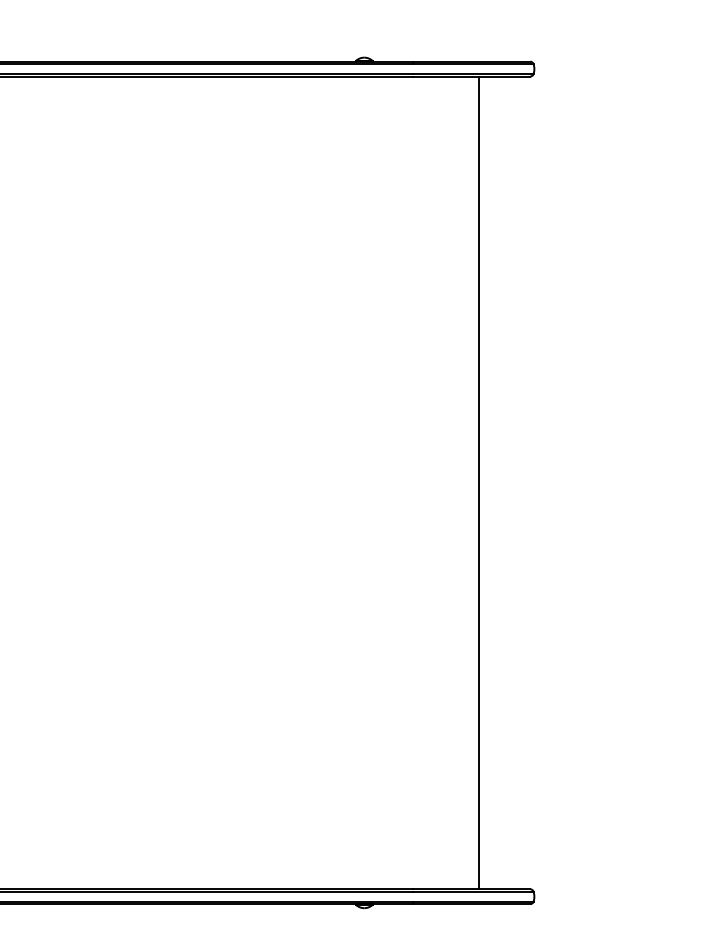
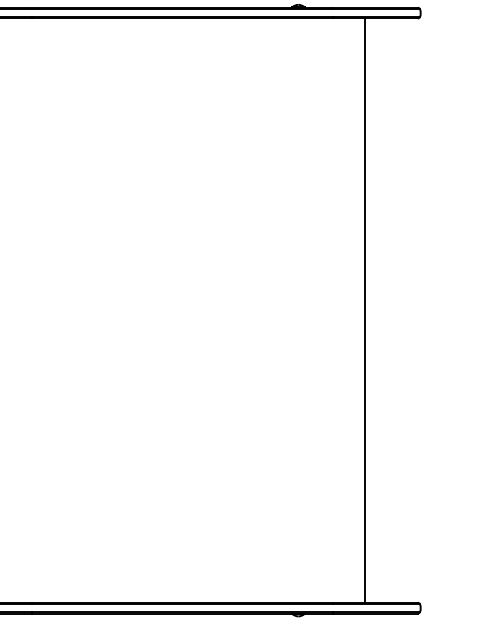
line: (478, 482) -> (364, 310), moved

